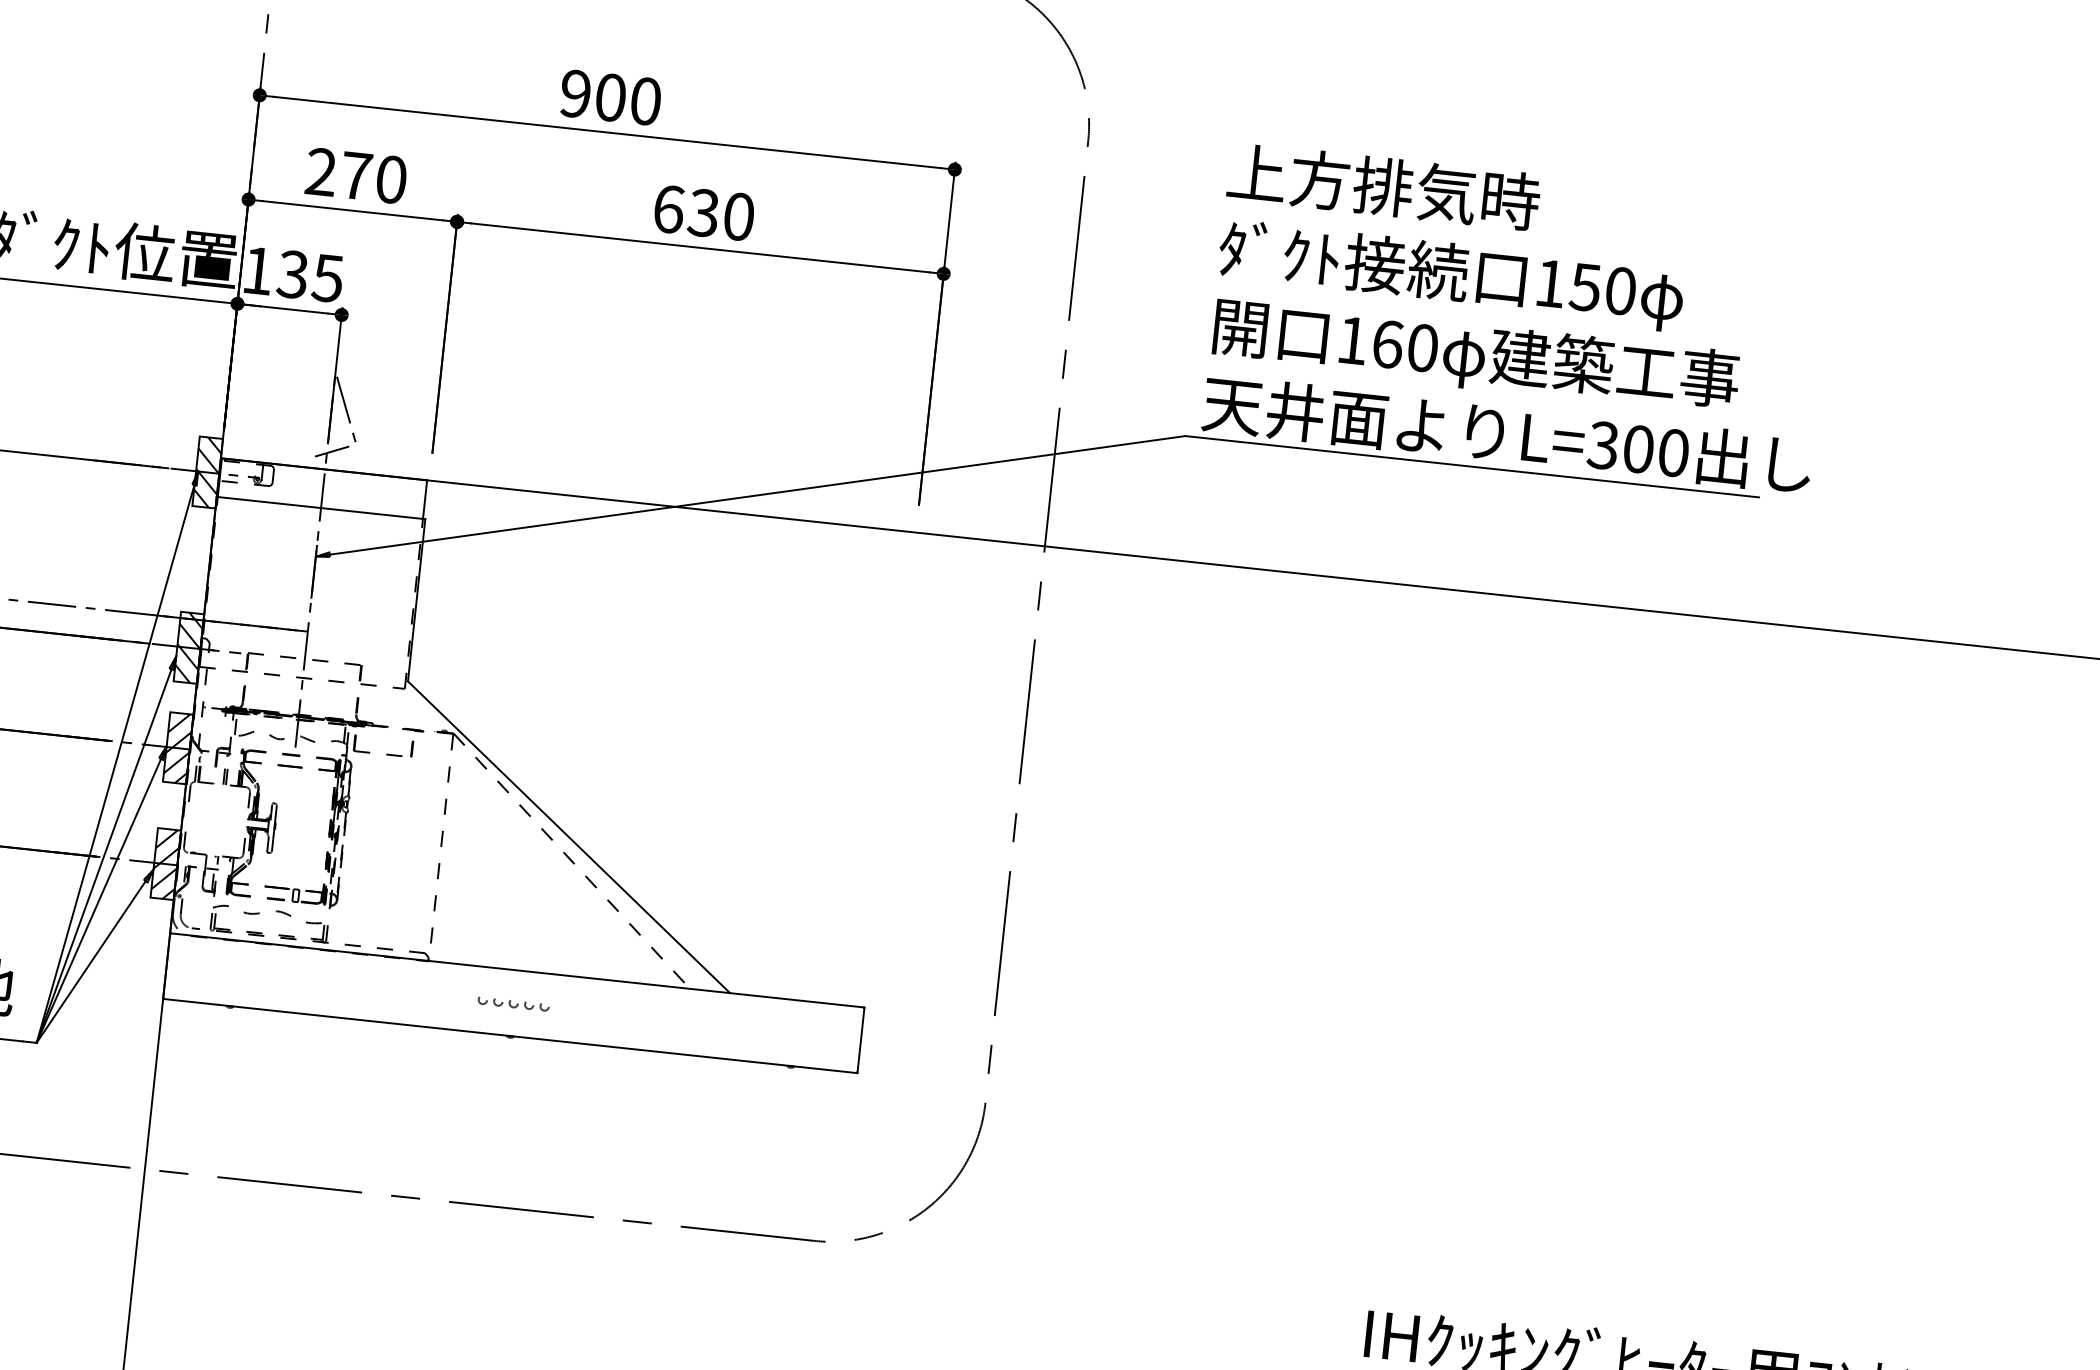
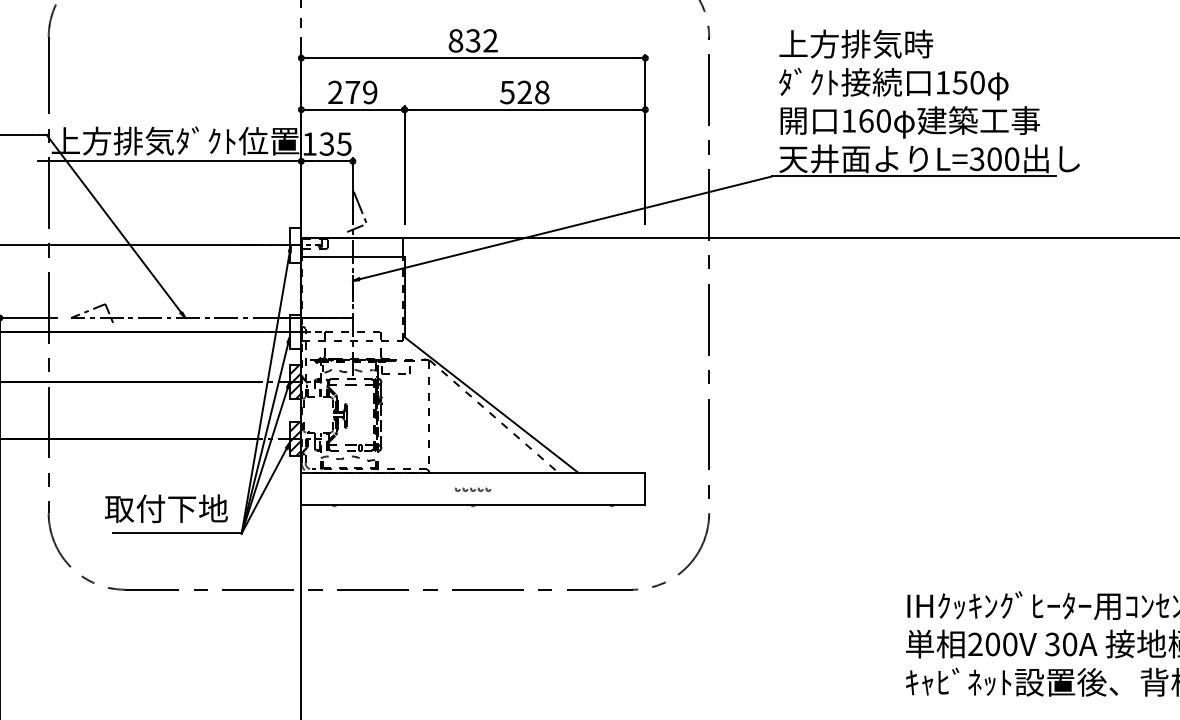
text: (609, 96) -> (472, 40), 900 -> 832
text: (392, 179) -> (370, 92), 270 -> 279
text: (703, 212) -> (524, 92), 630 -> 528
hatch: (207, 472) -> (295, 245), removed
hatch: (188, 646) -> (295, 331), removed

